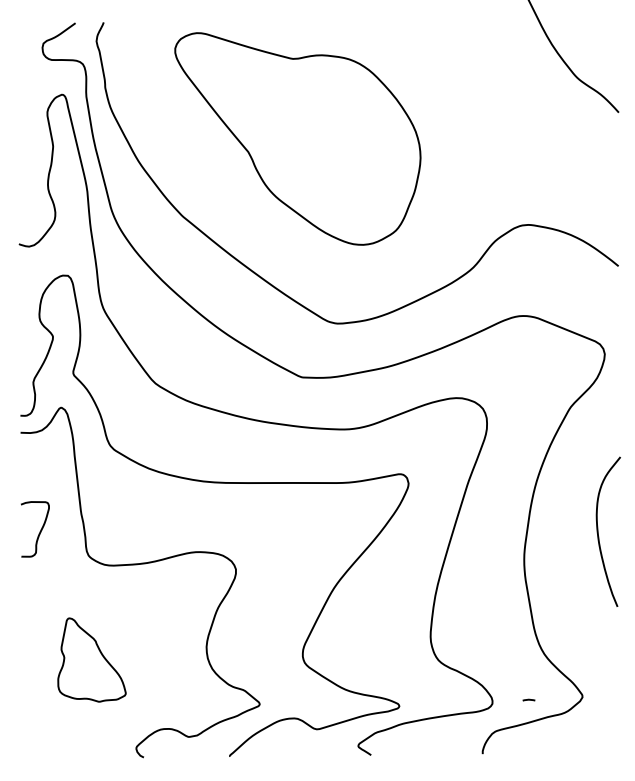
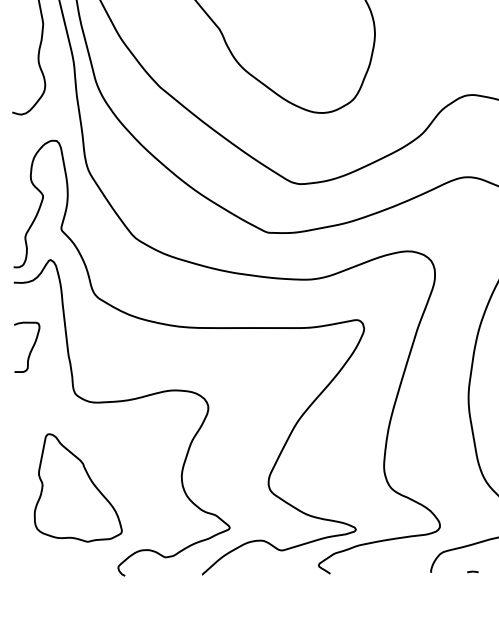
curve: (39, 531) -> (30, 349), moved
part: (91, 659) -> (77, 487), size x1.43
line: (528, 699) -> (472, 571), moved

